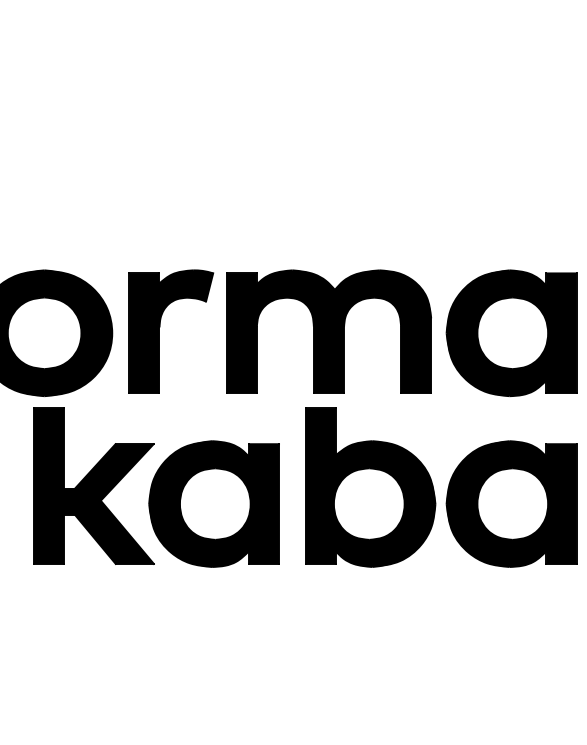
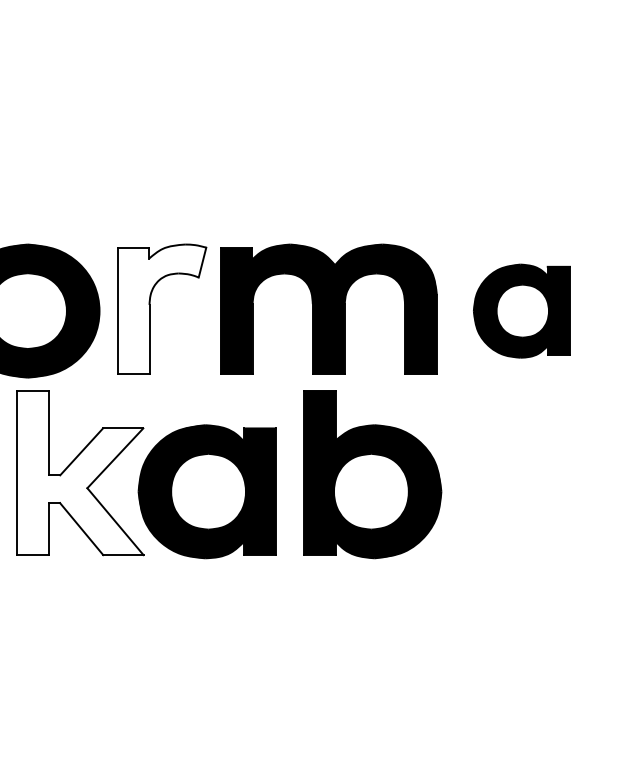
fill: (171, 331) -> (162, 309), removed
part: (511, 333) -> (521, 311), size x0.7
fill: (93, 485) -> (79, 472), removed
part: (511, 503) -> (521, 491), removed

